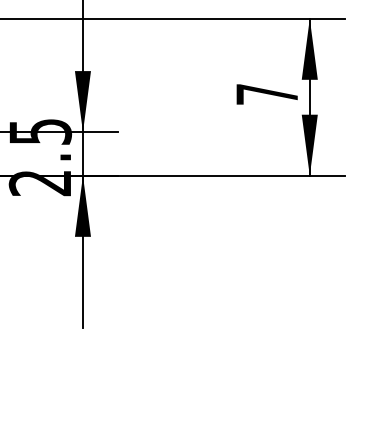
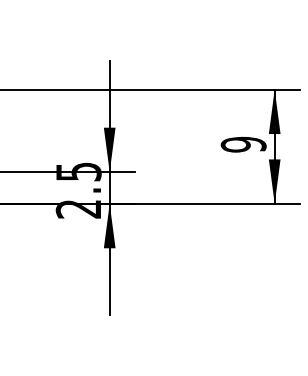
text: (266, 94) -> (243, 144), 7 -> 9

